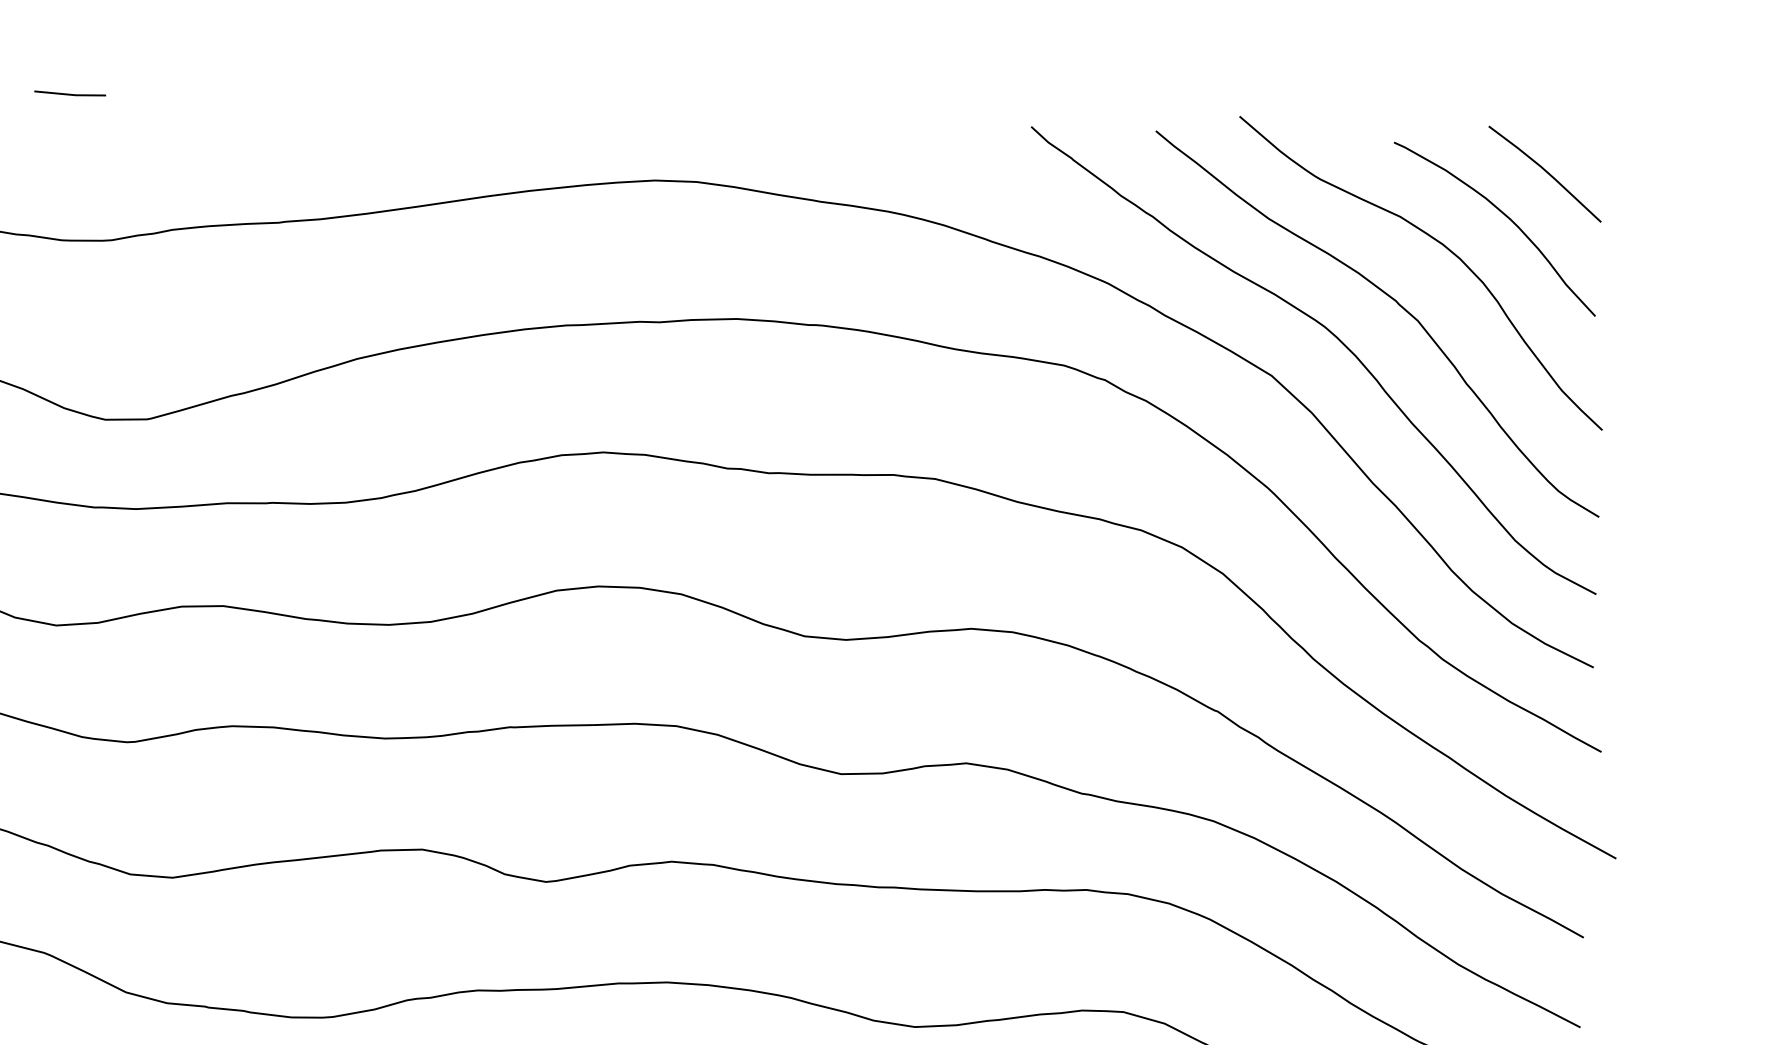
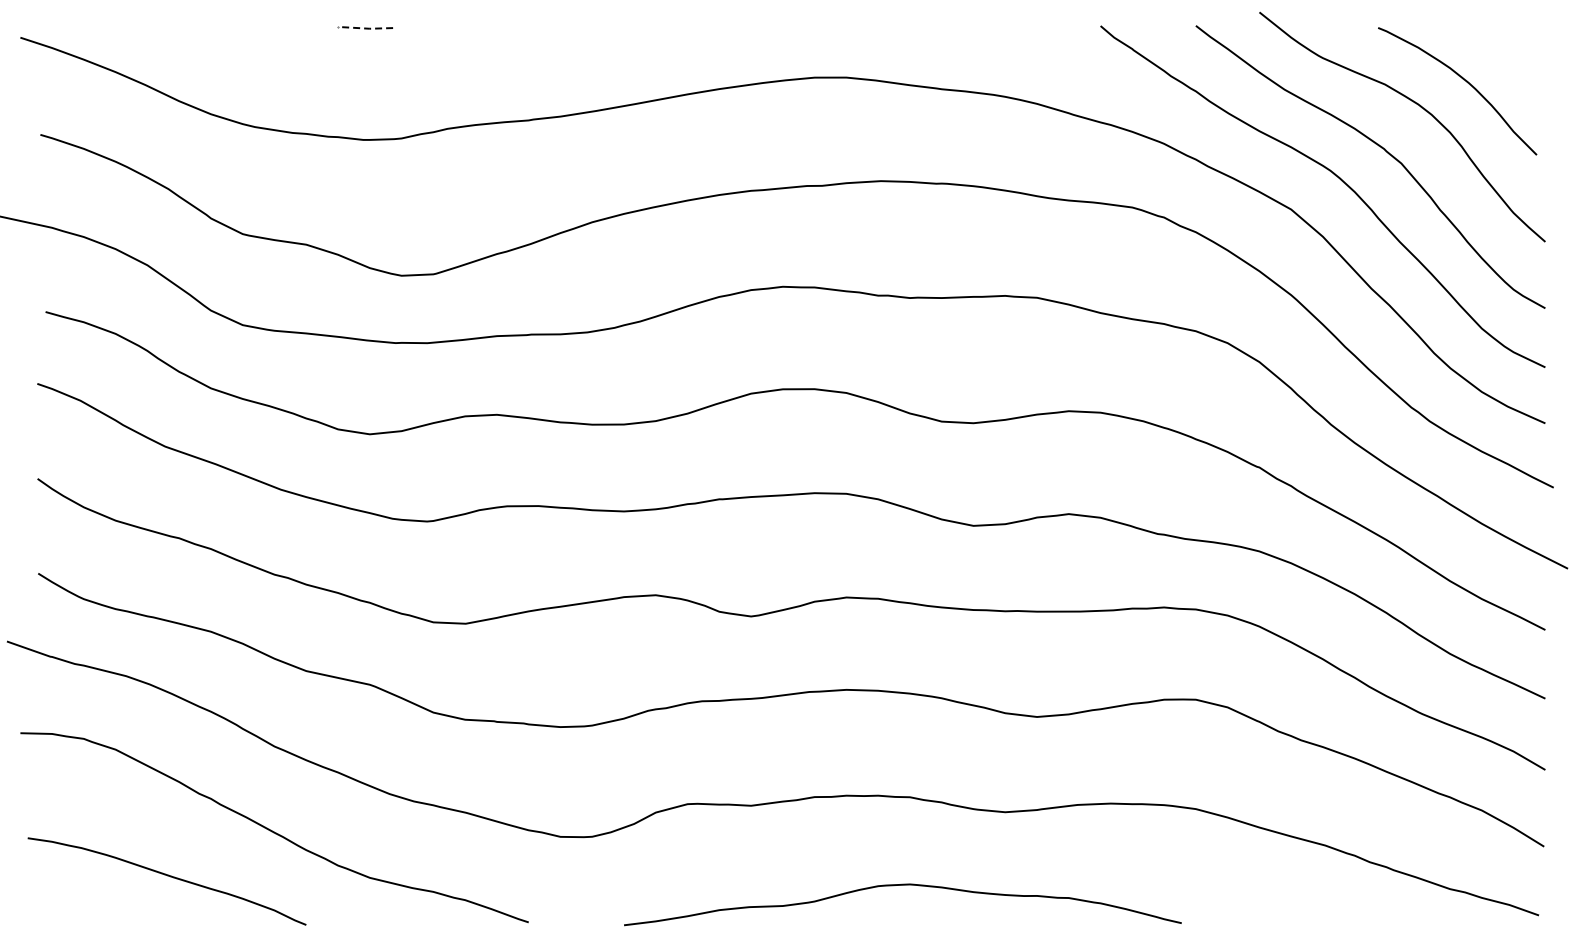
line: (70, 94) -> (365, 28), solid -> dashed
line: (1545, 172) -> (1494, 46), removed

